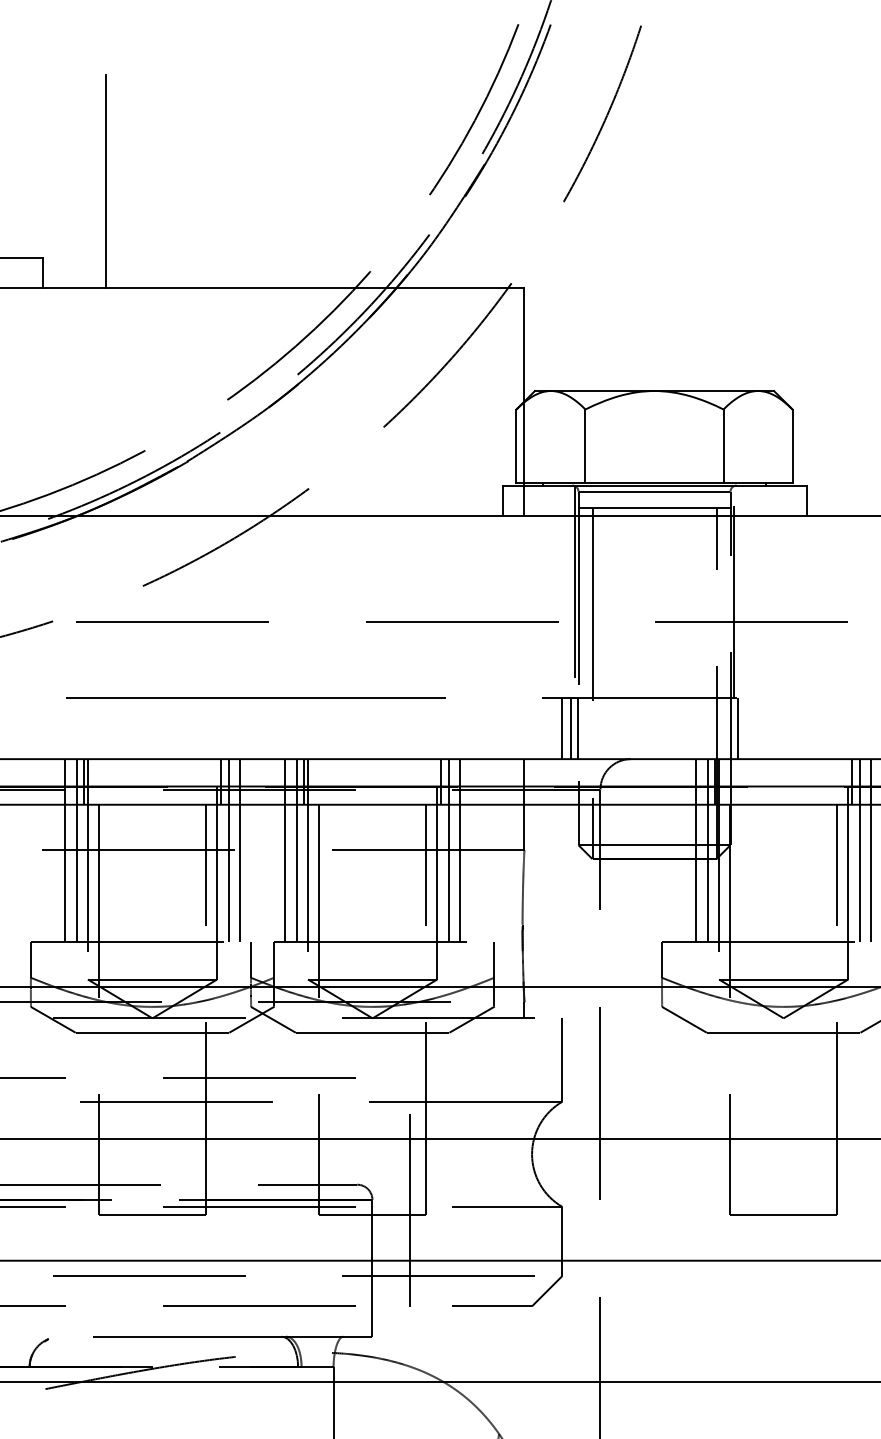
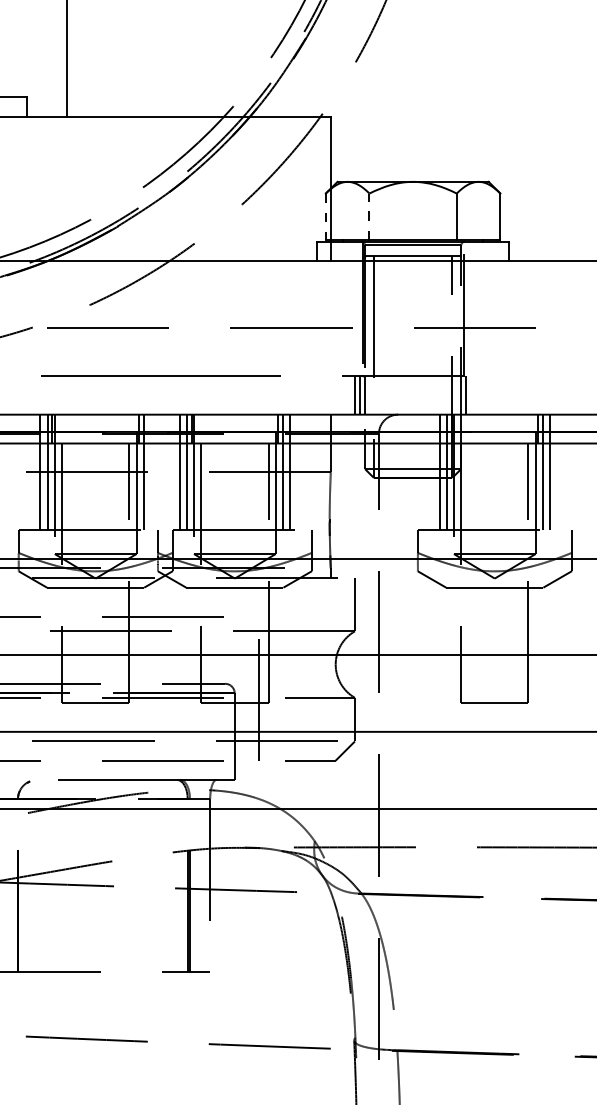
line: (585, 445) -> (369, 216), solid -> dashed
line: (515, 447) -> (325, 217), solid -> dashed
line: (239, 850) -> (150, 472), removed

